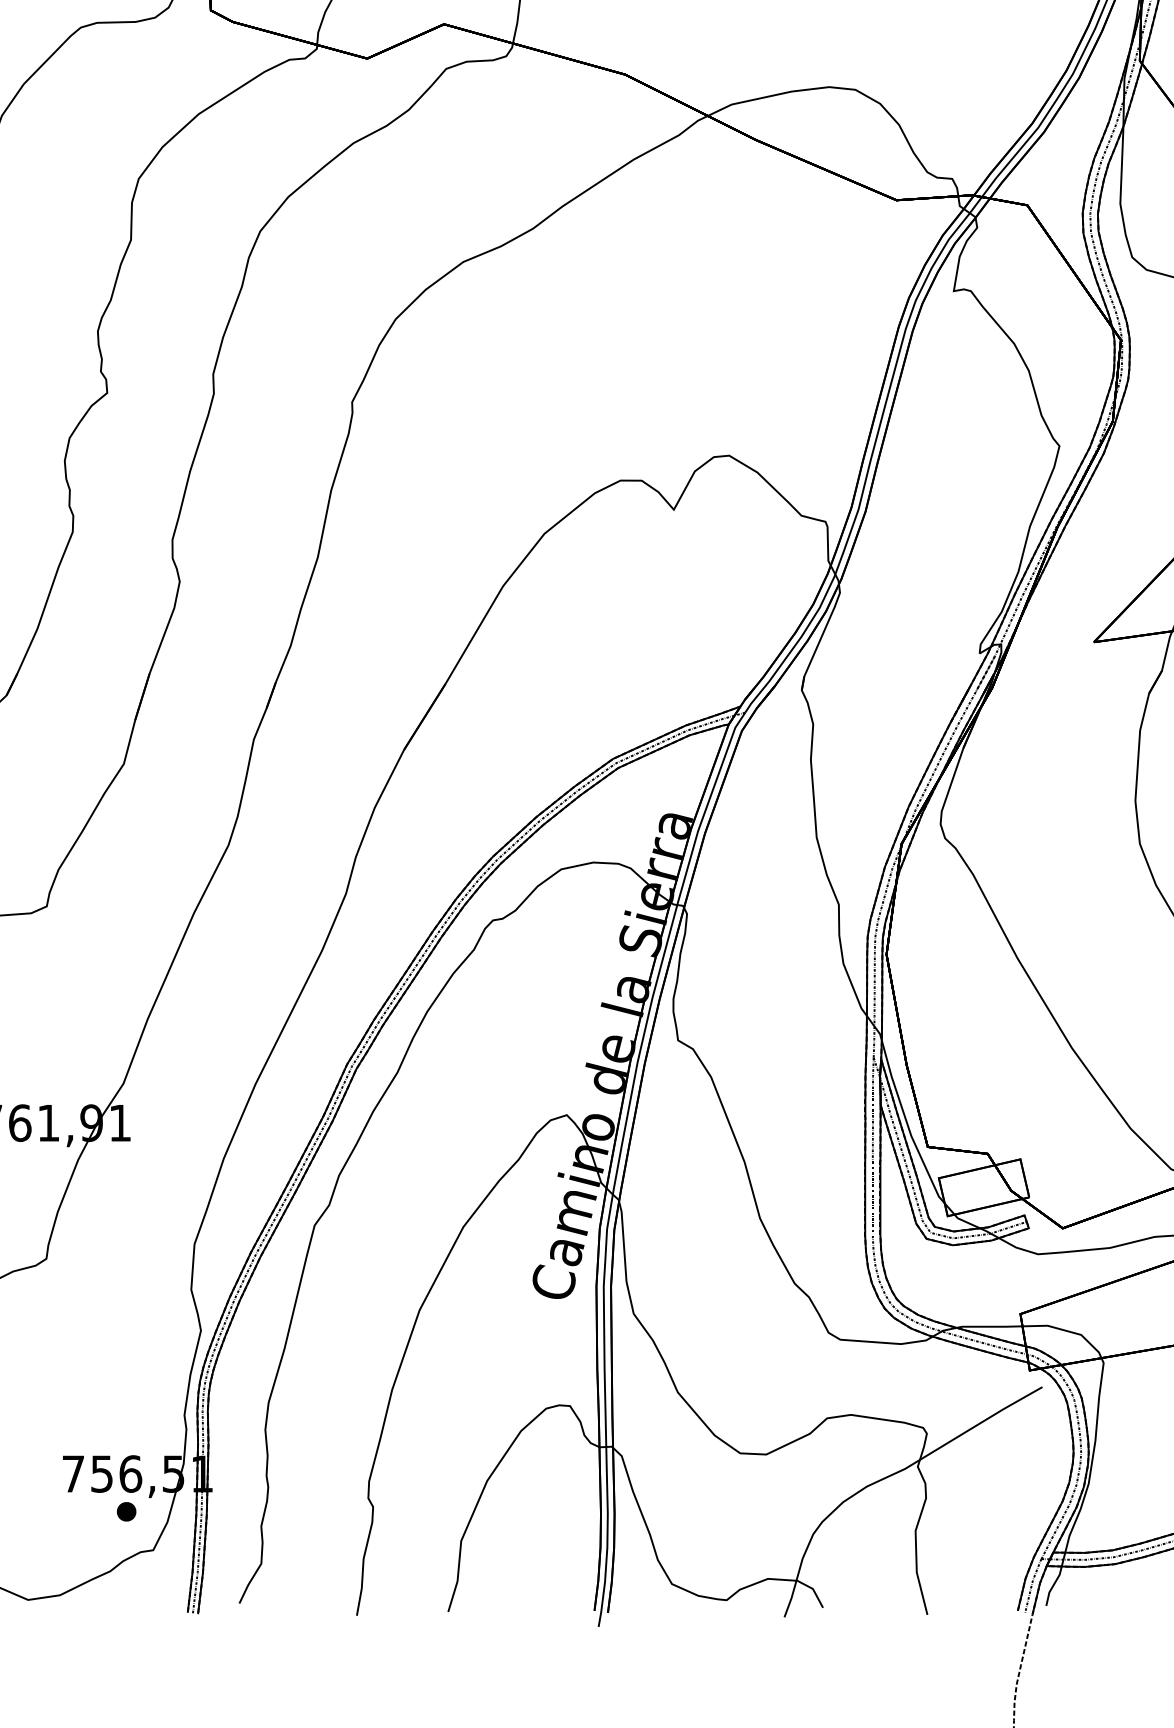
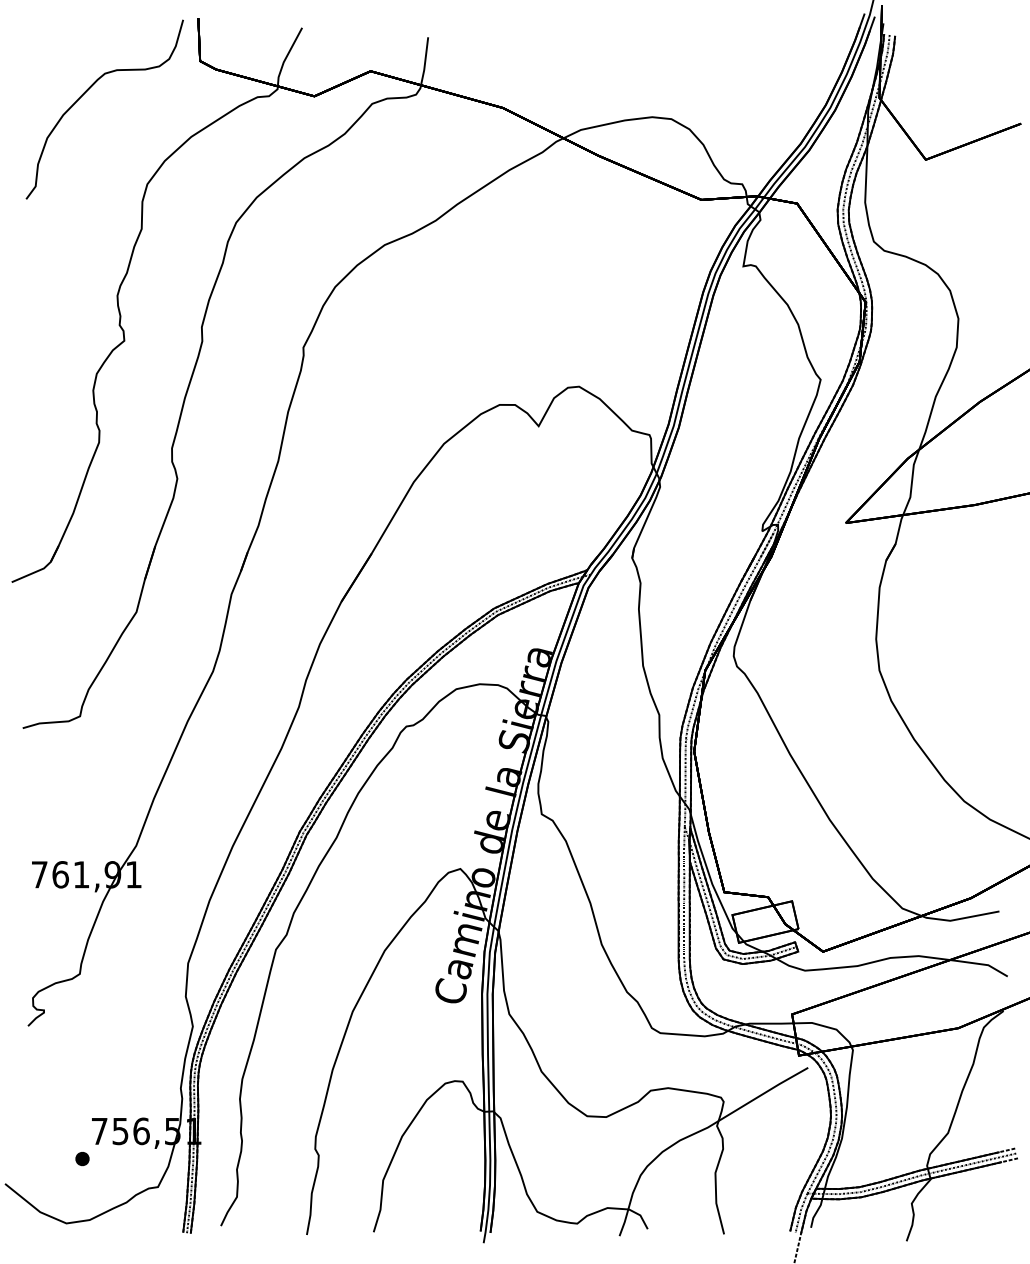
part: (126, 1512) -> (82, 1159), moved

